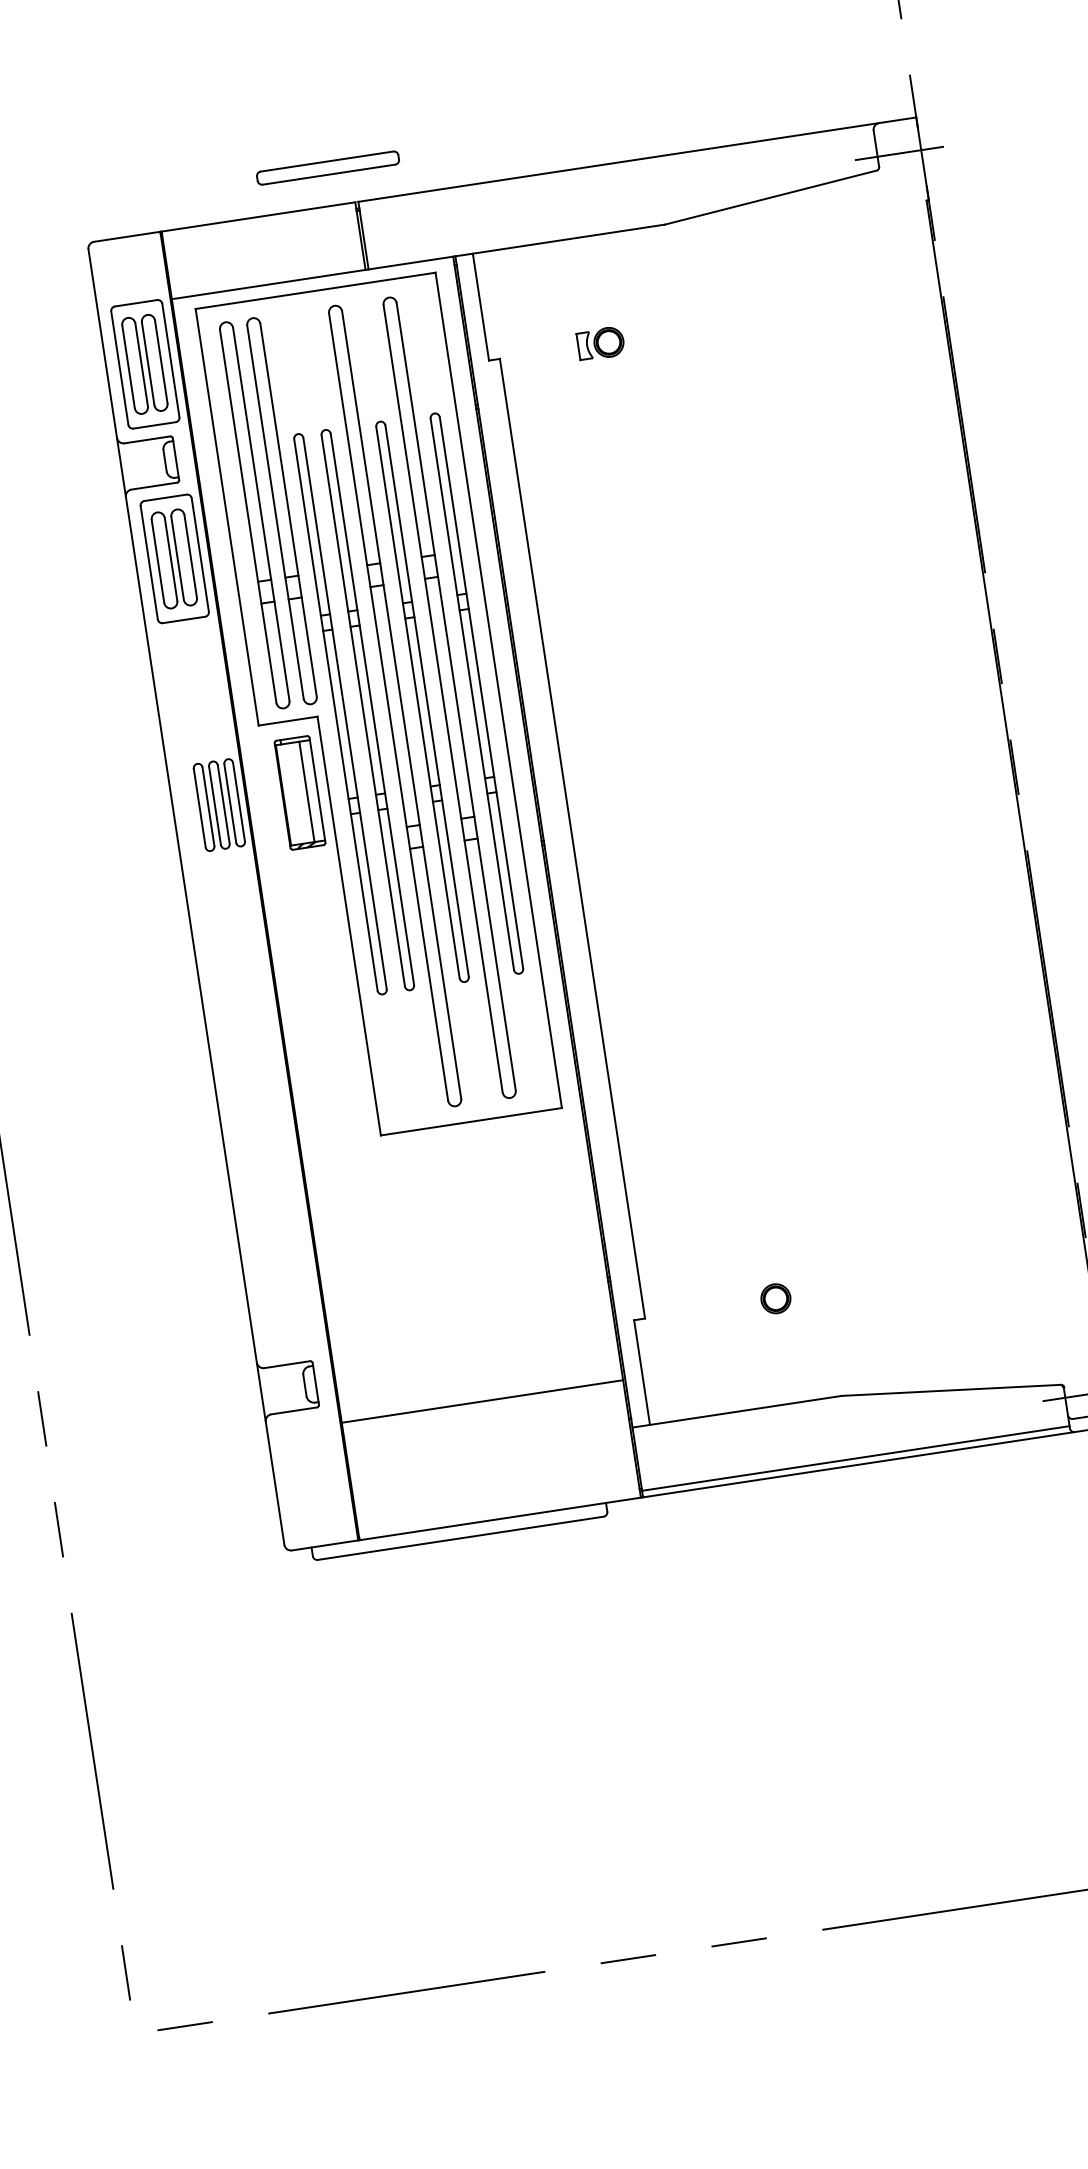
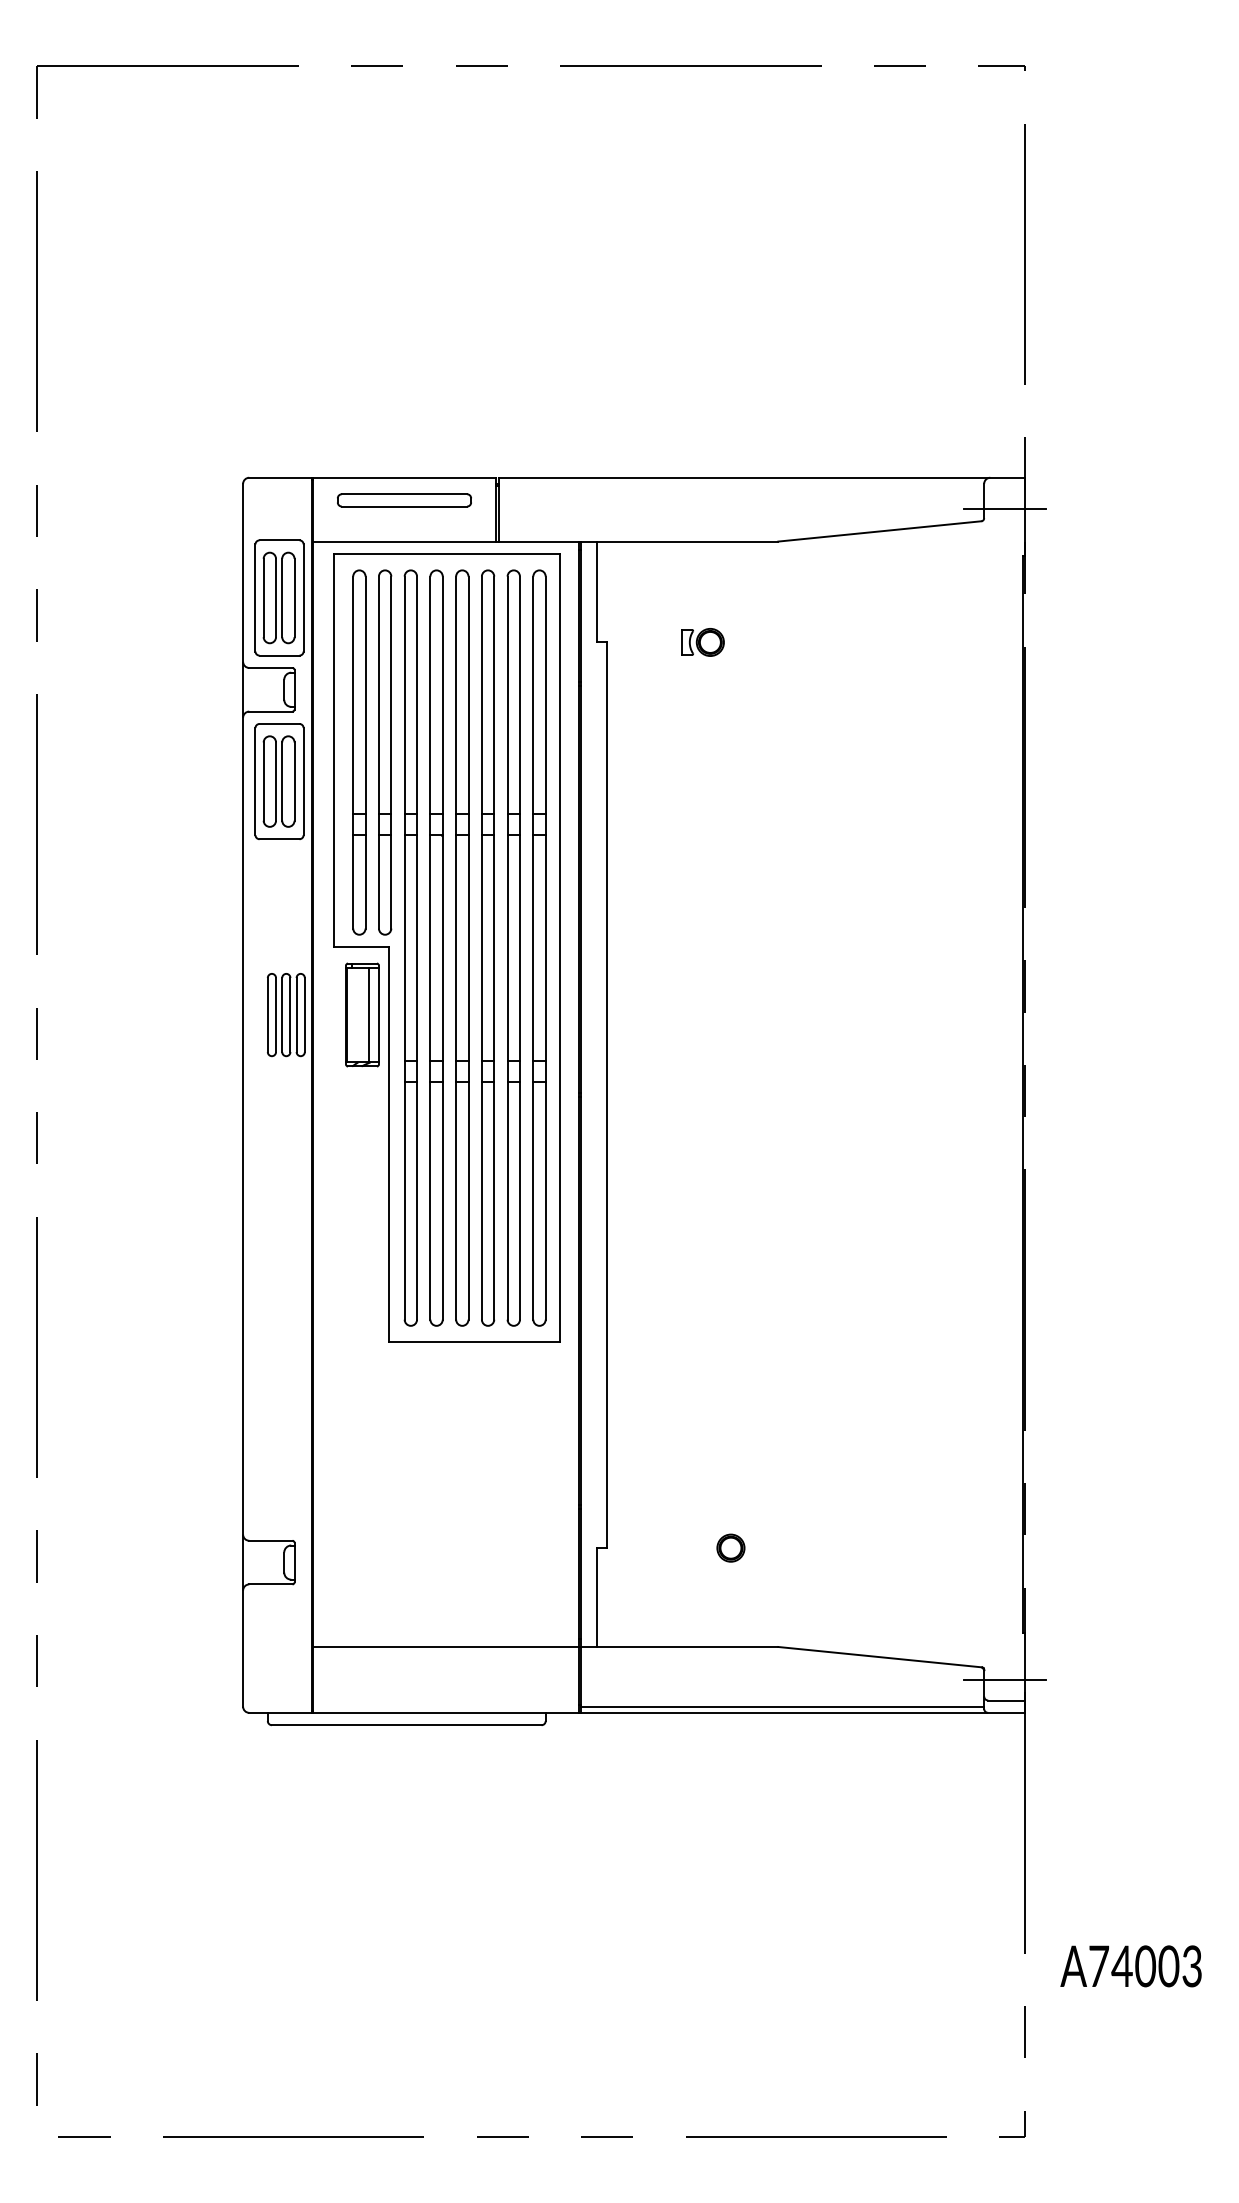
part: (328, 168) -> (404, 500), moved
part: (476, 693) -> (539, 947), size x1.43
part: (422, 701) -> (488, 947), size x1.43
part: (367, 709) -> (436, 947), size x1.43
part: (340, 713) -> (410, 947), size x1.43
line: (482, 1401) -> (445, 1646), moved

